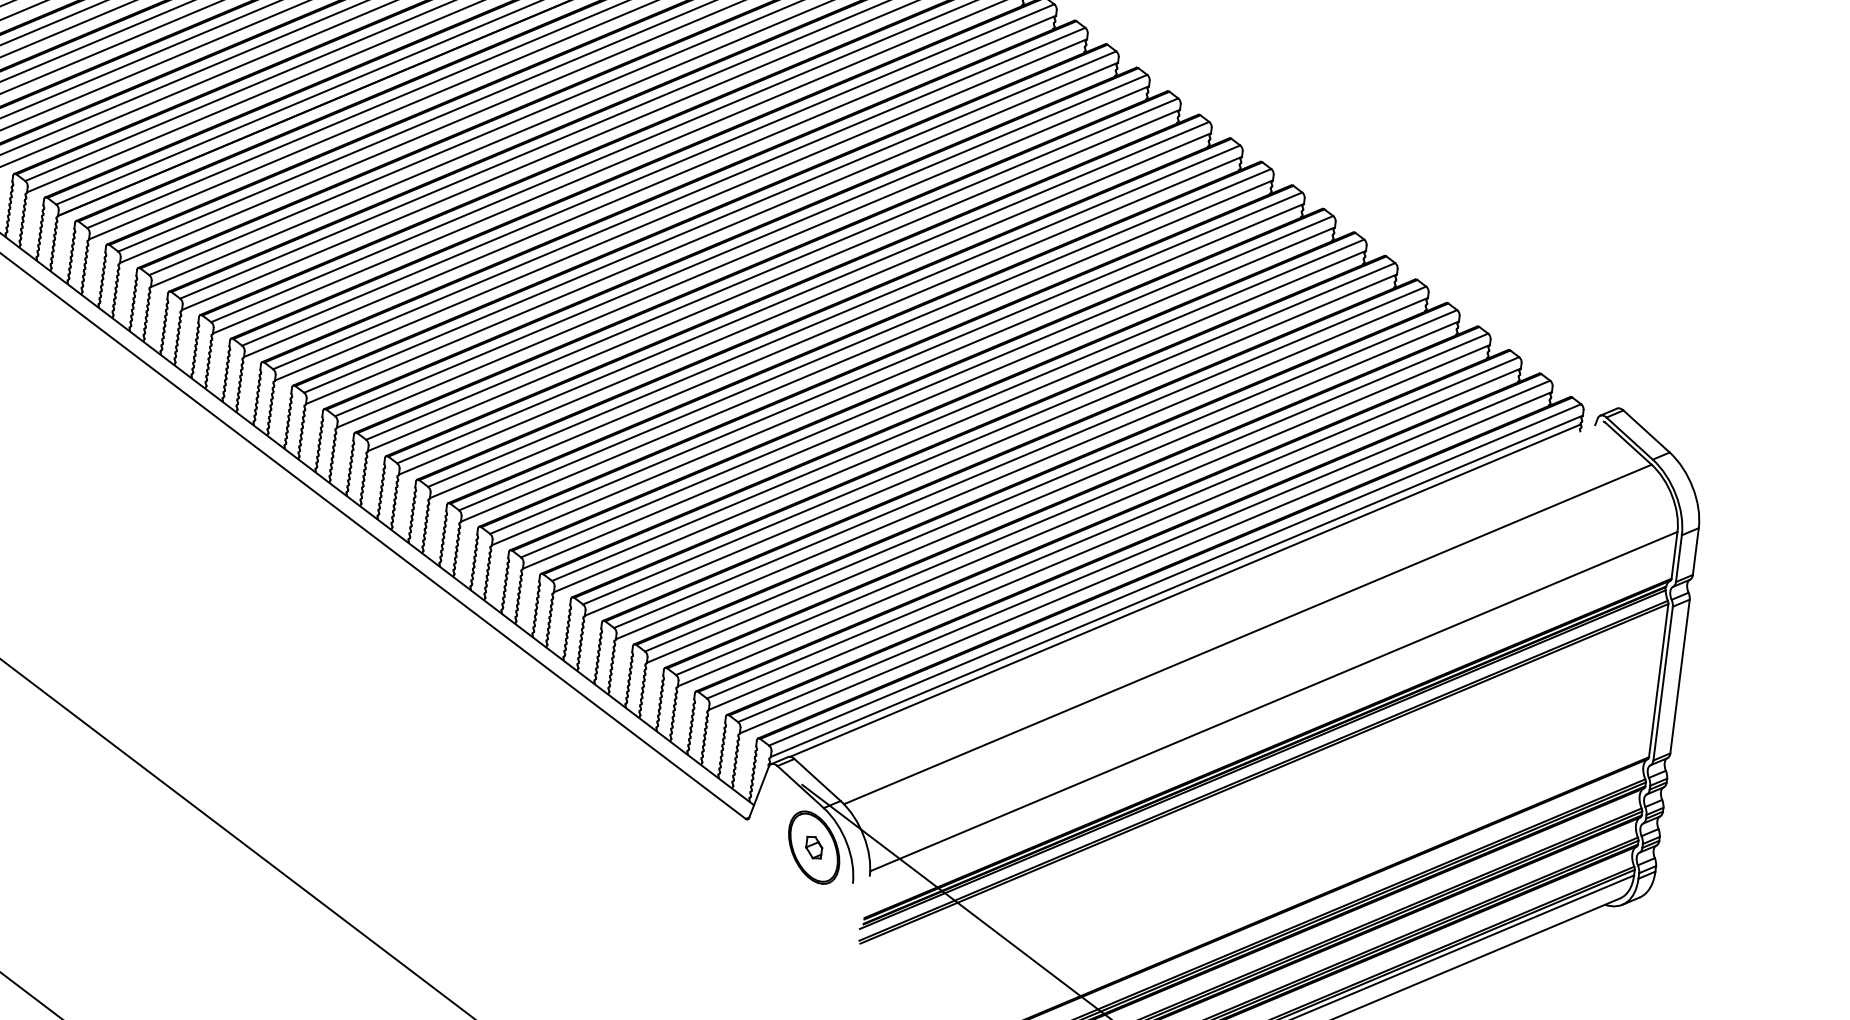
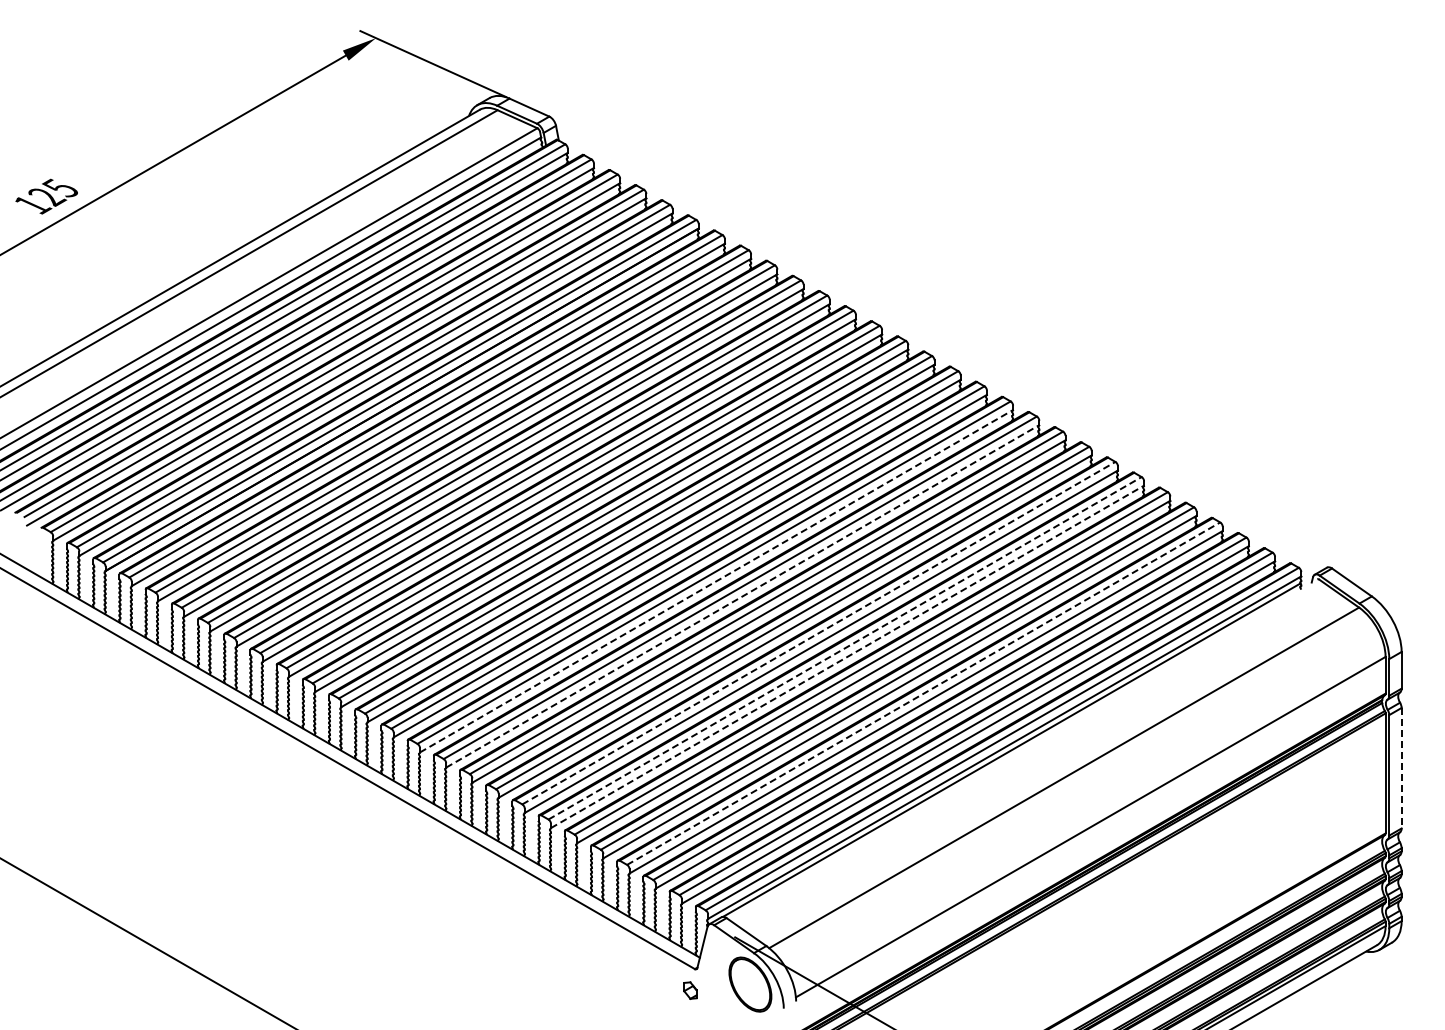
line: (837, 326) -> (717, 580), solid -> dashed
line: (867, 351) -> (743, 596), solid -> dashed
line: (959, 409) -> (819, 632), solid -> dashed
line: (989, 434) -> (845, 648), solid -> dashed
line: (990, 444) -> (847, 656), solid -> dashed
line: (1083, 504) -> (924, 693), solid -> dashed
line: (1679, 676) -> (1401, 768), solid -> dashed
part: (814, 847) -> (690, 990), moved

